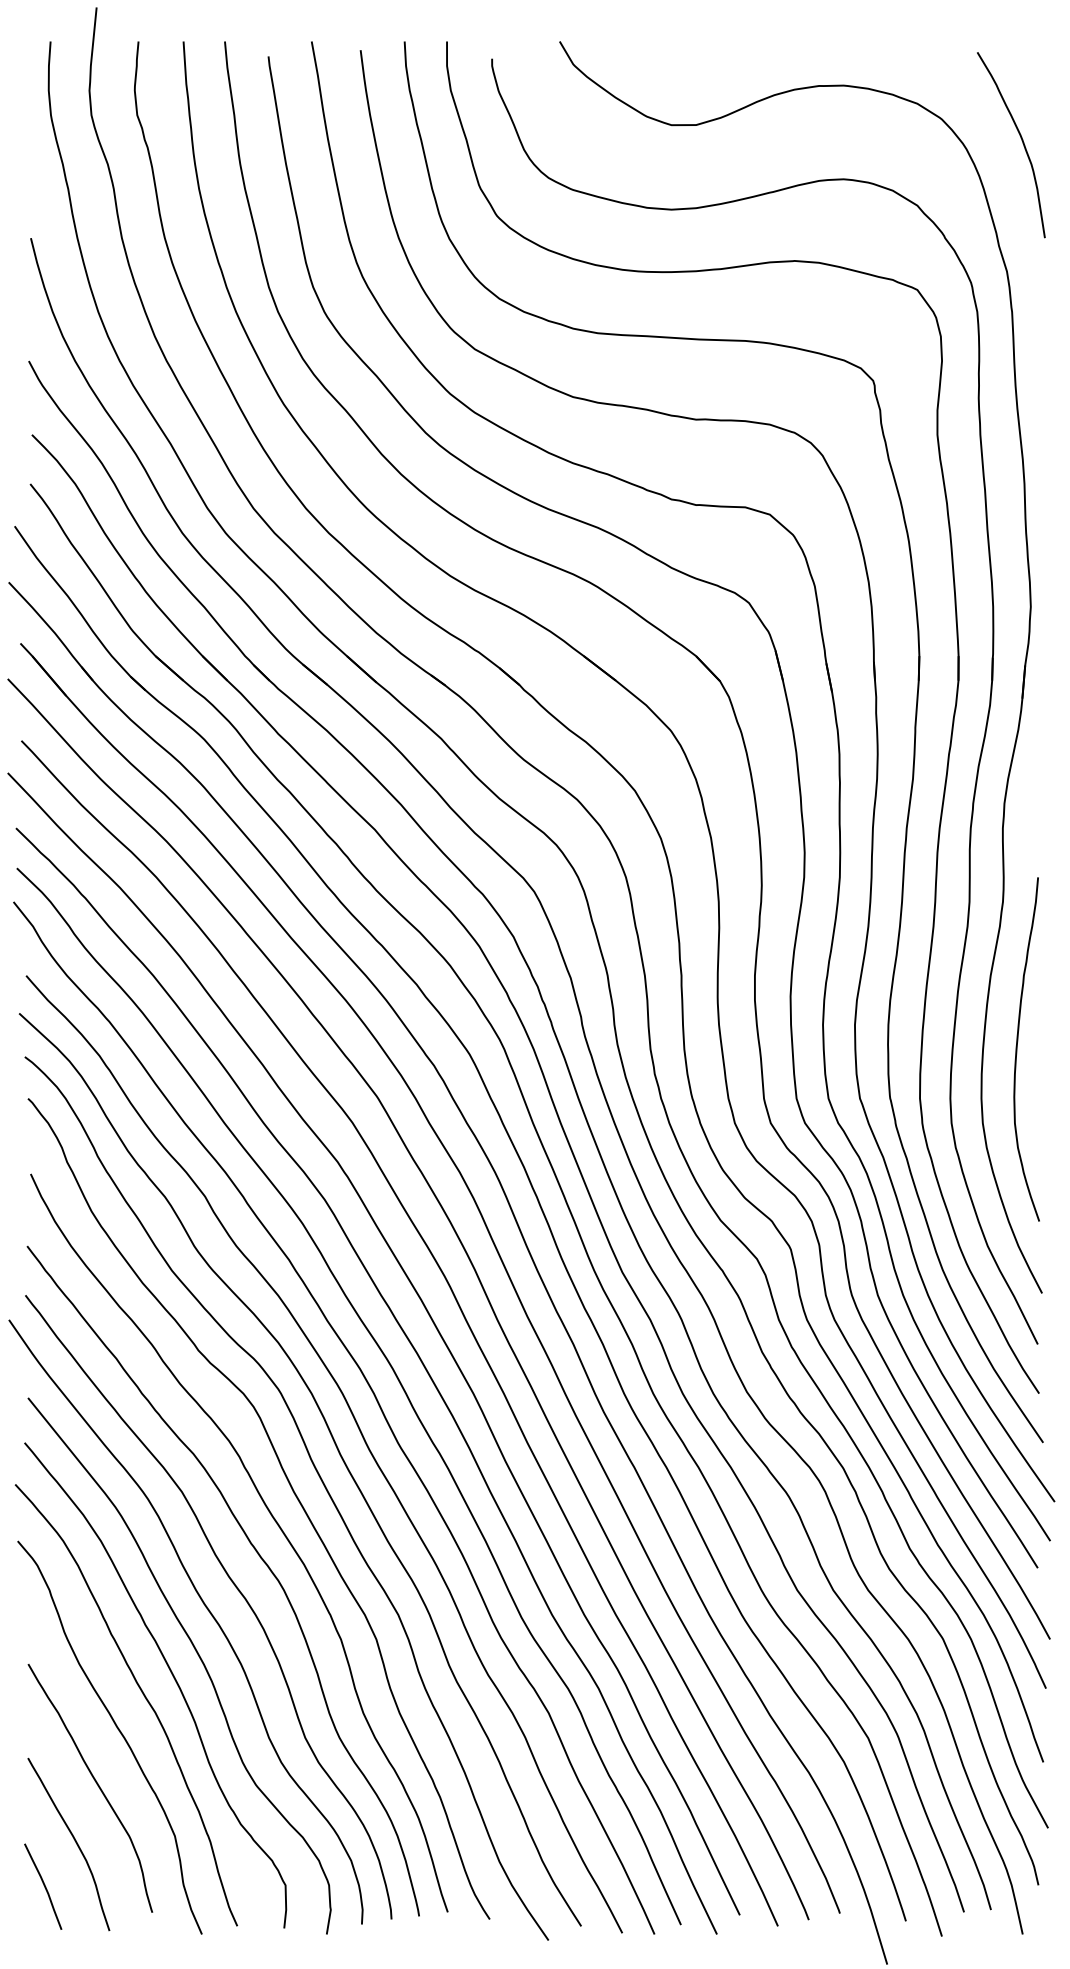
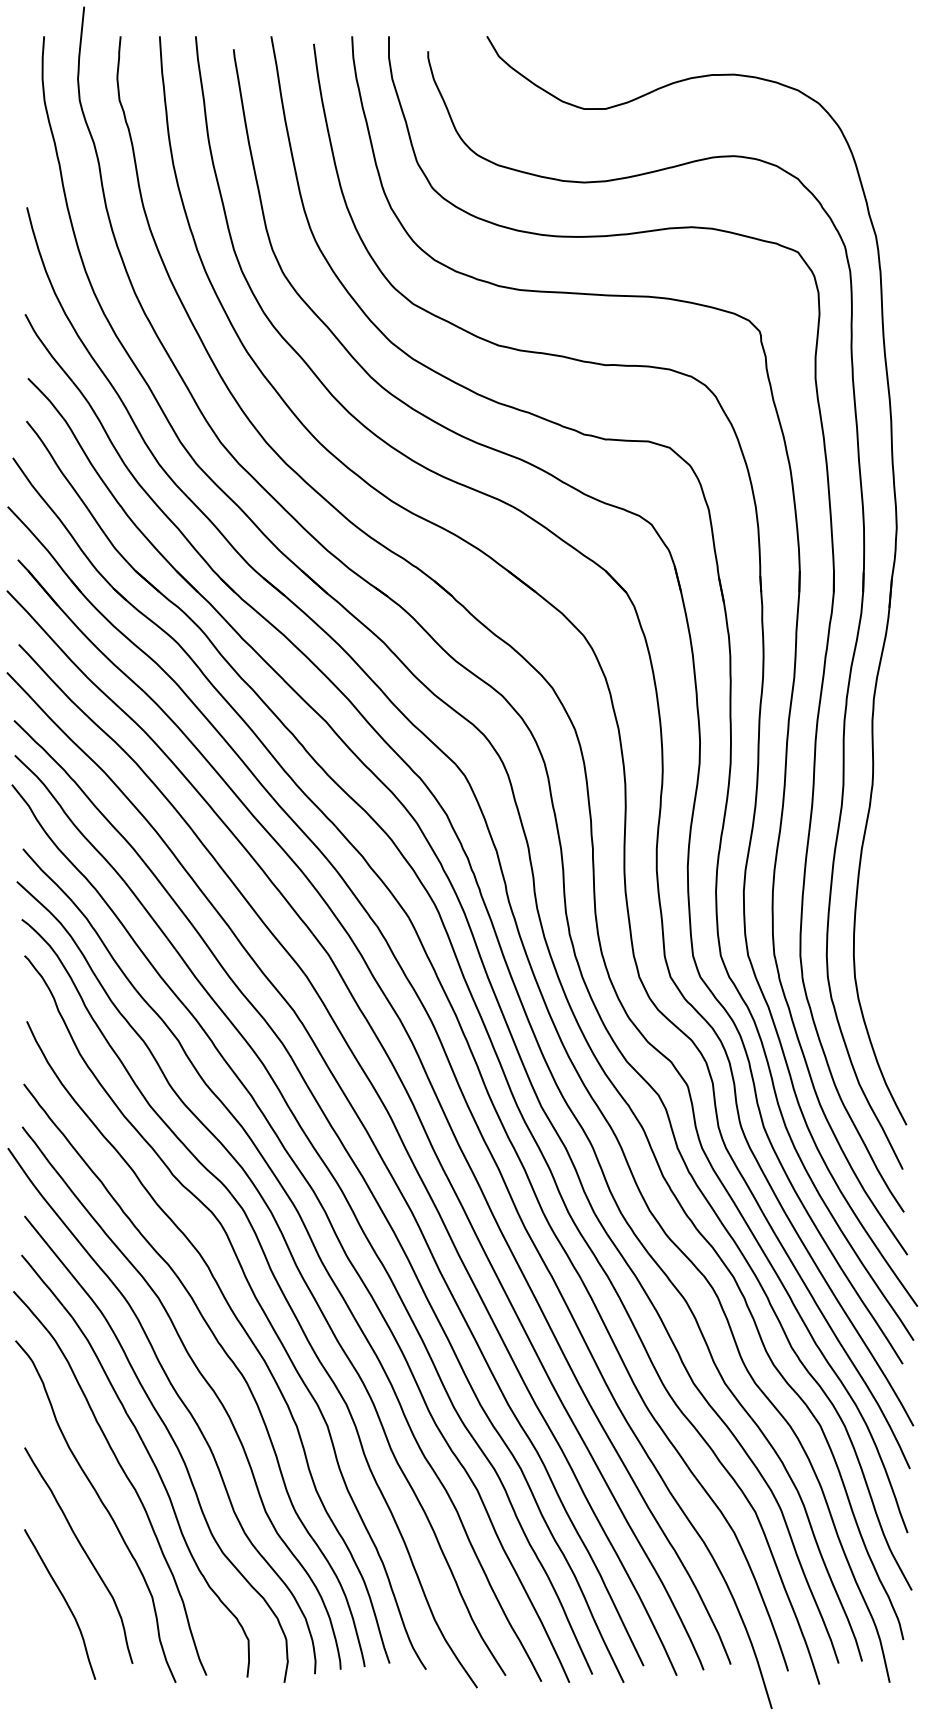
curve: (1021, 140) -> (888, 122), removed
curve: (1017, 1049) -> (885, 913), removed
curve: (43, 1885) -> (37, 1640), removed

